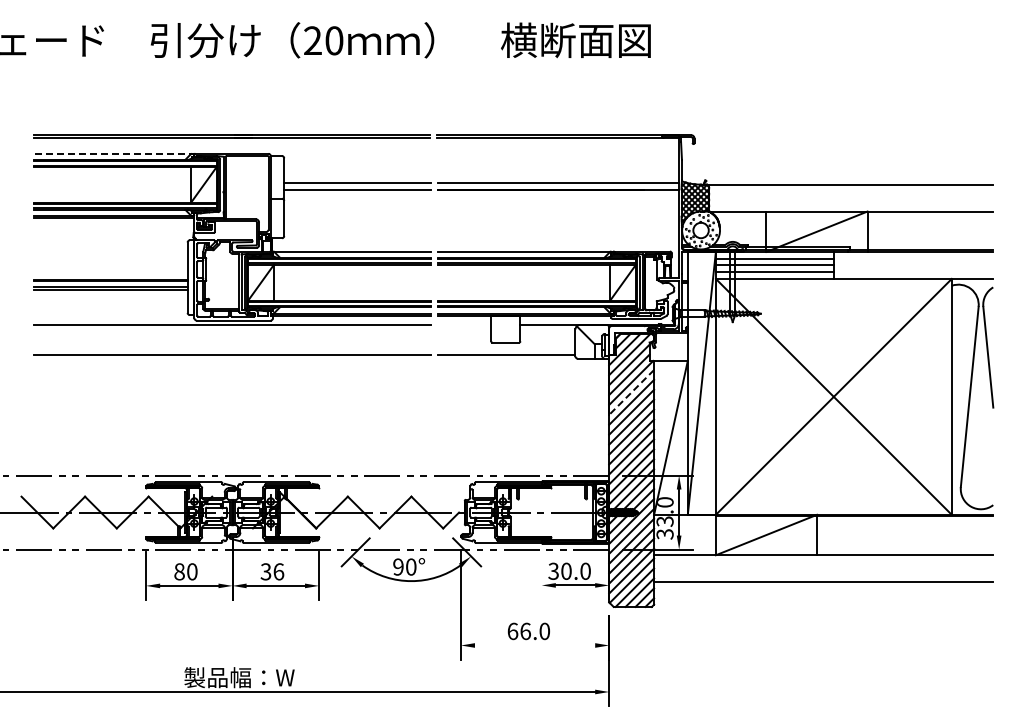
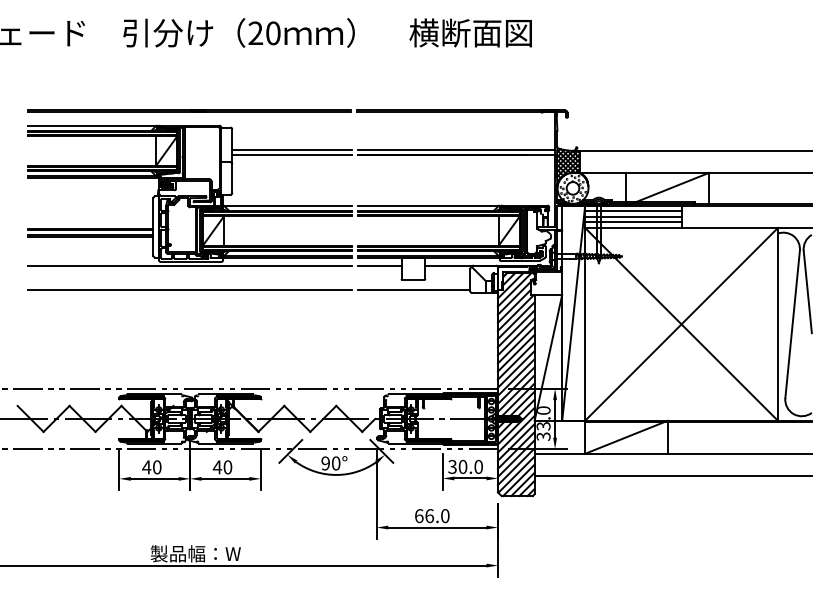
line: (114, 153) -> (93, 125), dashed -> solid
line: (464, 325) -> (379, 266), added
line: (631, 392) -> (516, 320), dashed -> solid
text: (179, 571) -> (146, 467), 80 -> 40
text: (272, 571) -> (222, 467), 36 -> 40
line: (541, 577) -> (442, 471), added
line: (534, 645) -> (436, 527), added

